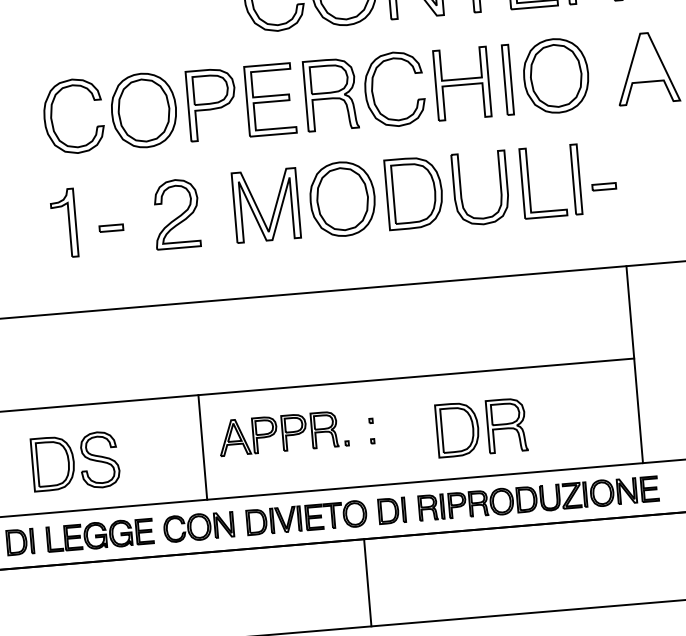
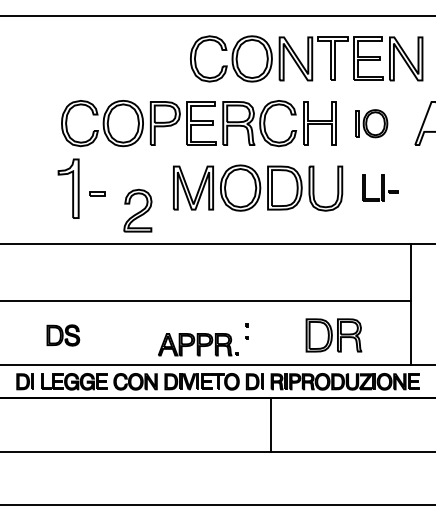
part: (545, 76) -> (371, 123), size x0.6
part: (569, 180) -> (380, 188), size x0.6
part: (175, 213) -> (137, 210), moved
part: (63, 223) -> (68, 188), size x1.4
part: (480, 427) -> (333, 335), moved
part: (283, 433) -> (198, 344), moved
line: (203, 446) -> (142, 332), removed
part: (75, 461) -> (63, 335), size x0.6
line: (368, 582) -> (271, 424), moved

